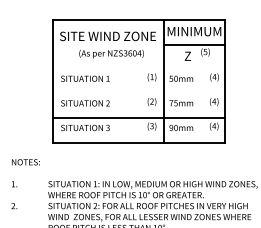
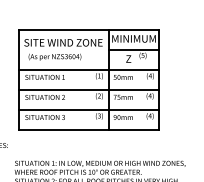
text: (111, 53) -> (54, 56), moved
line: (139, 69) -> (89, 69), added
line: (139, 93) -> (89, 89), added

